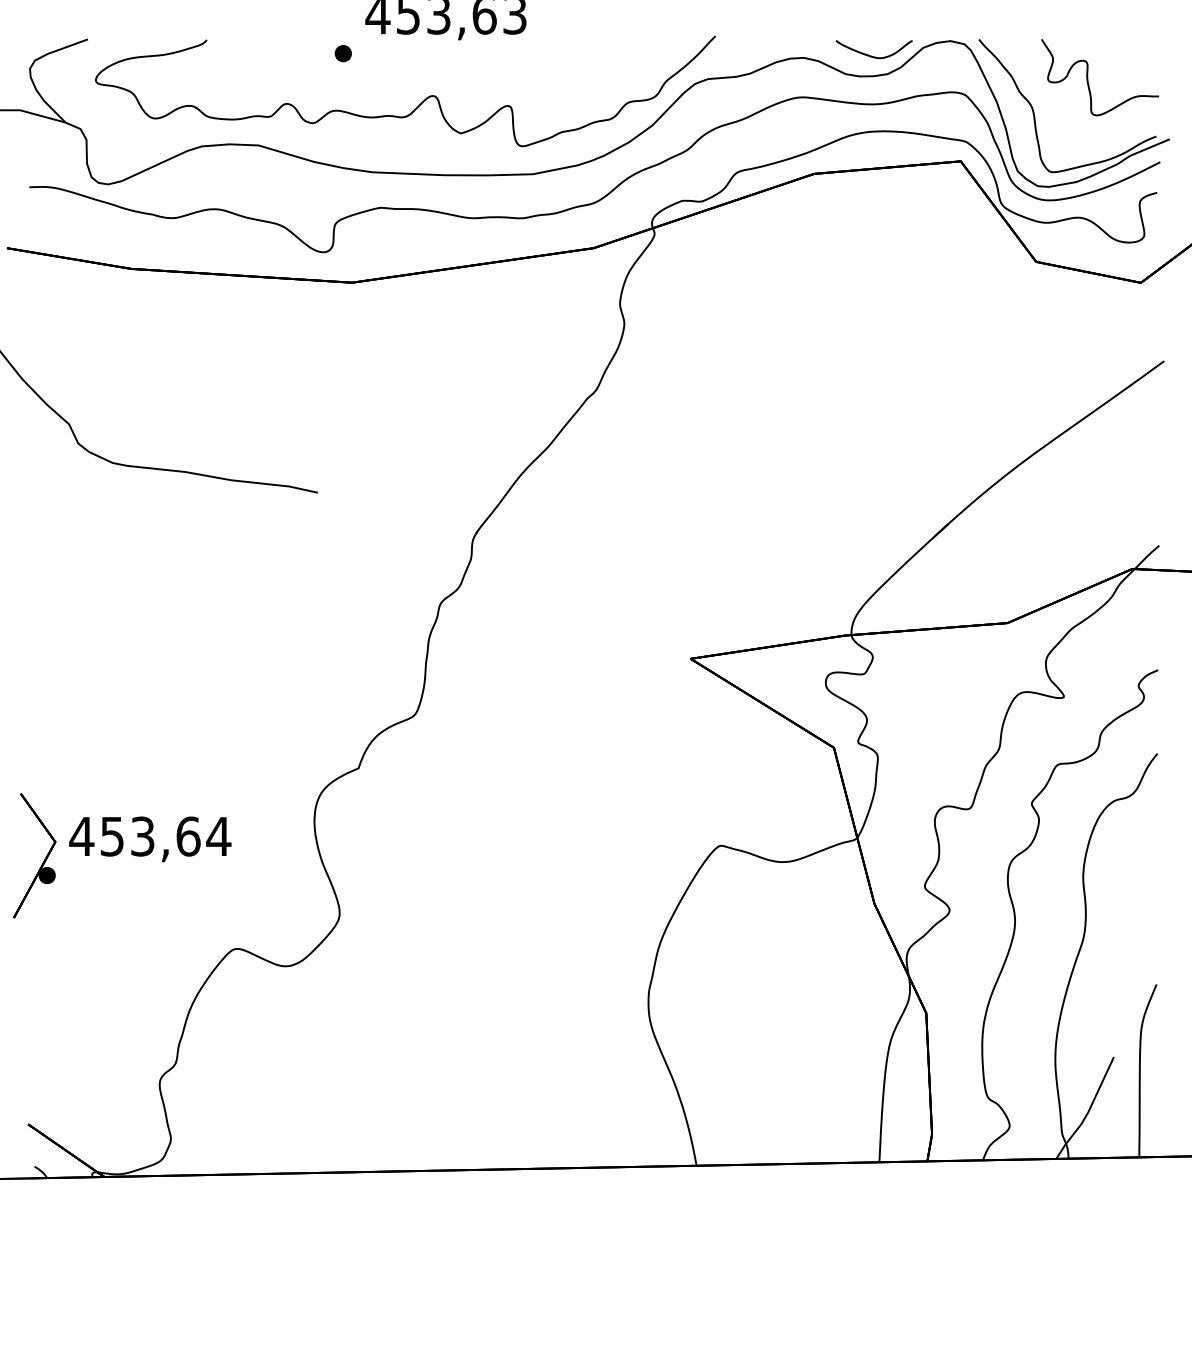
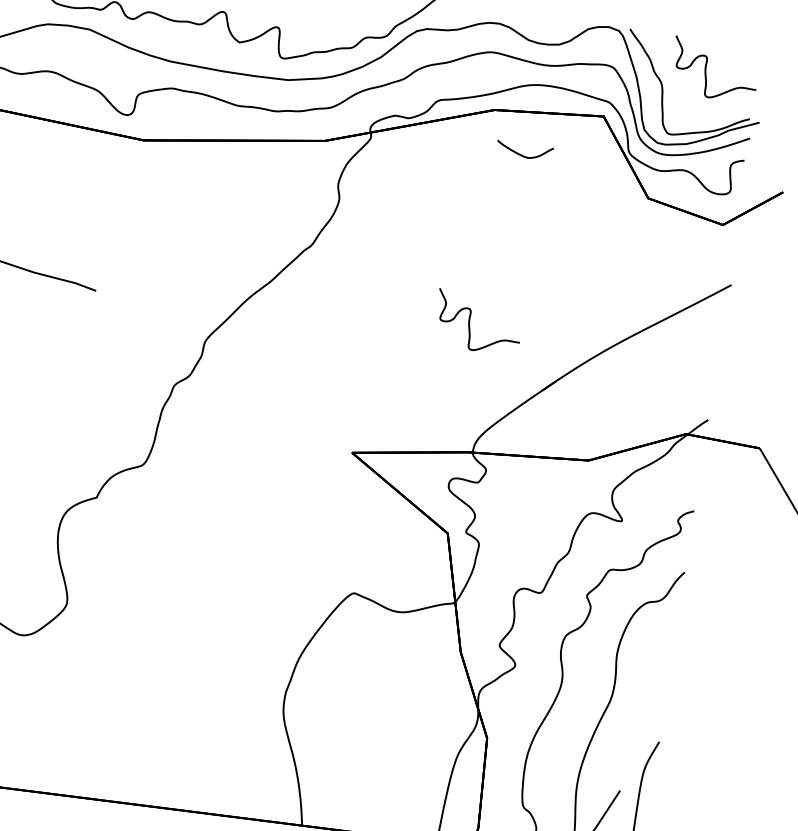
curve: (871, 55) -> (522, 154), moved
curve: (822, 460) -> (470, 321), added

